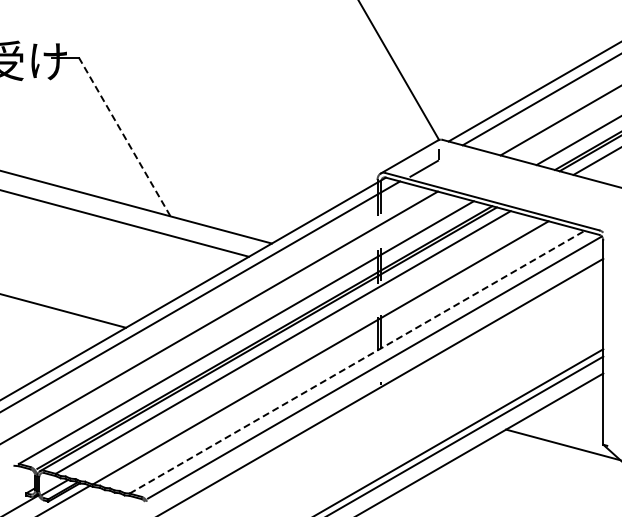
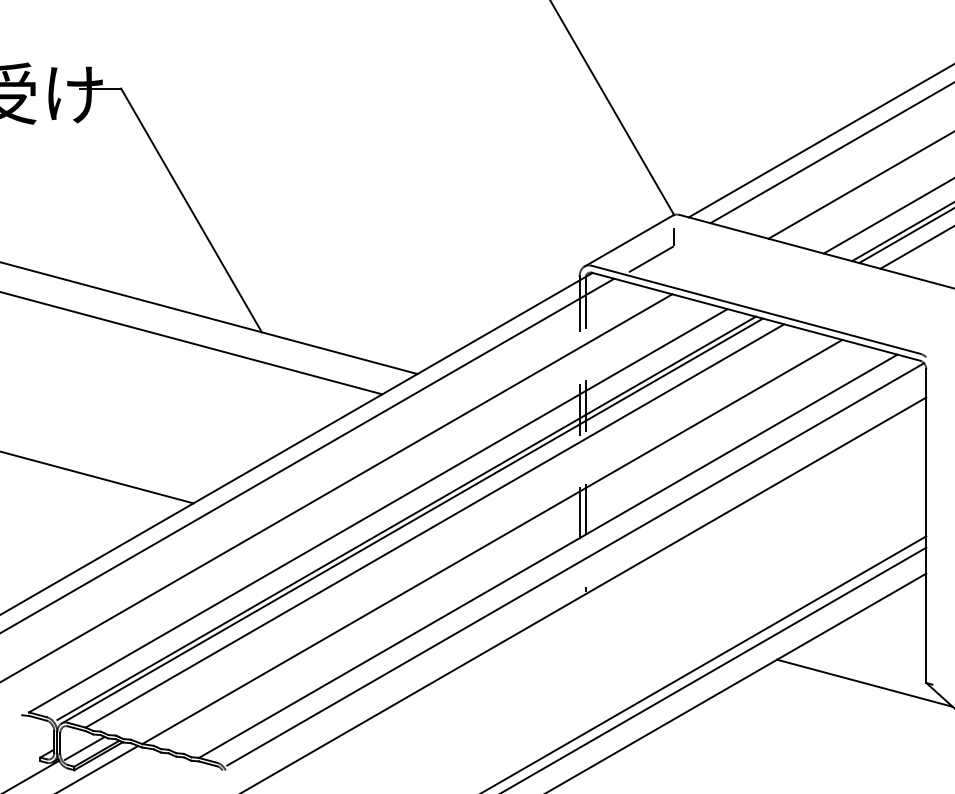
line: (124, 137) -> (191, 211), dashed -> solid
line: (357, 362) -> (548, 556), dashed -> solid

